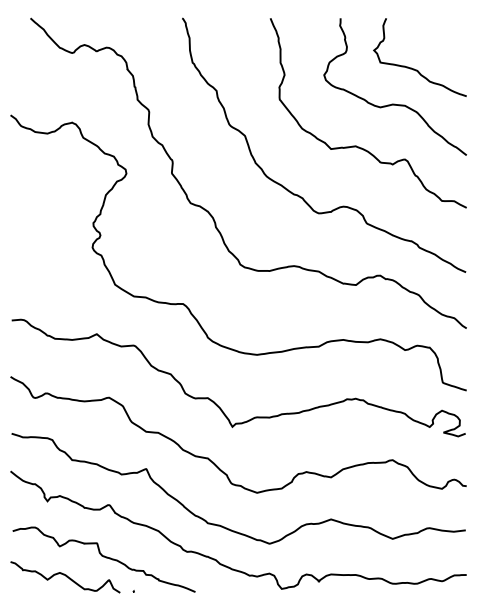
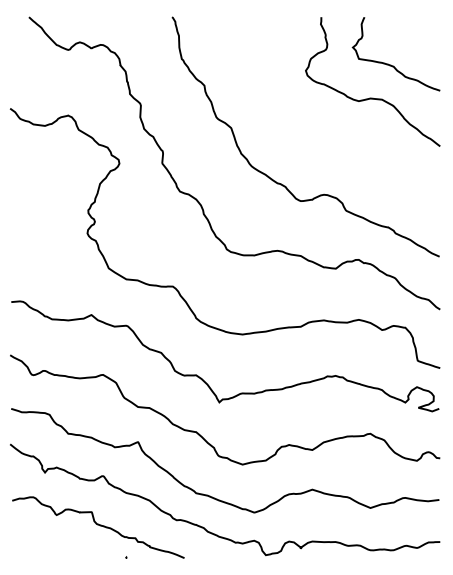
curve: (356, 145) -> (336, 137), removed
curve: (65, 576) -> (61, 543), removed

